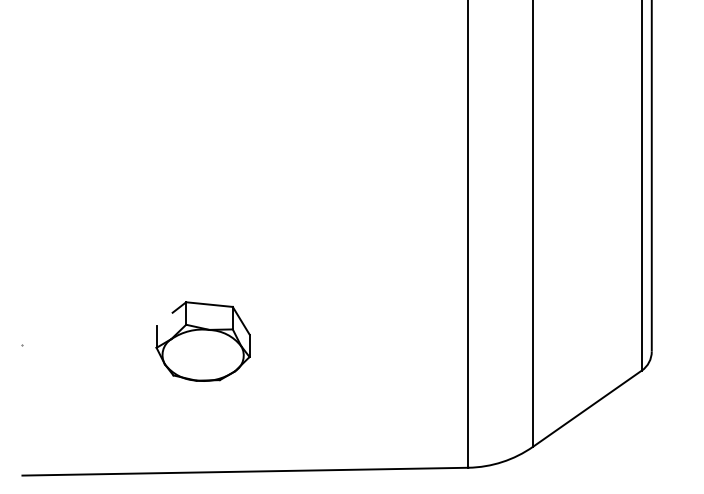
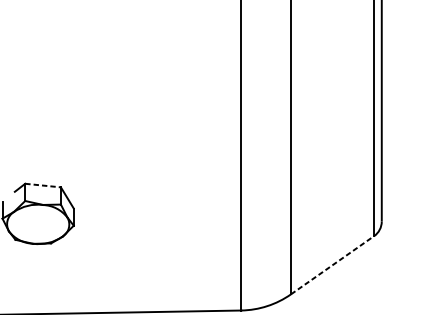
line: (209, 304) -> (43, 185), solid -> dashed
line: (587, 408) -> (332, 265), solid -> dashed

